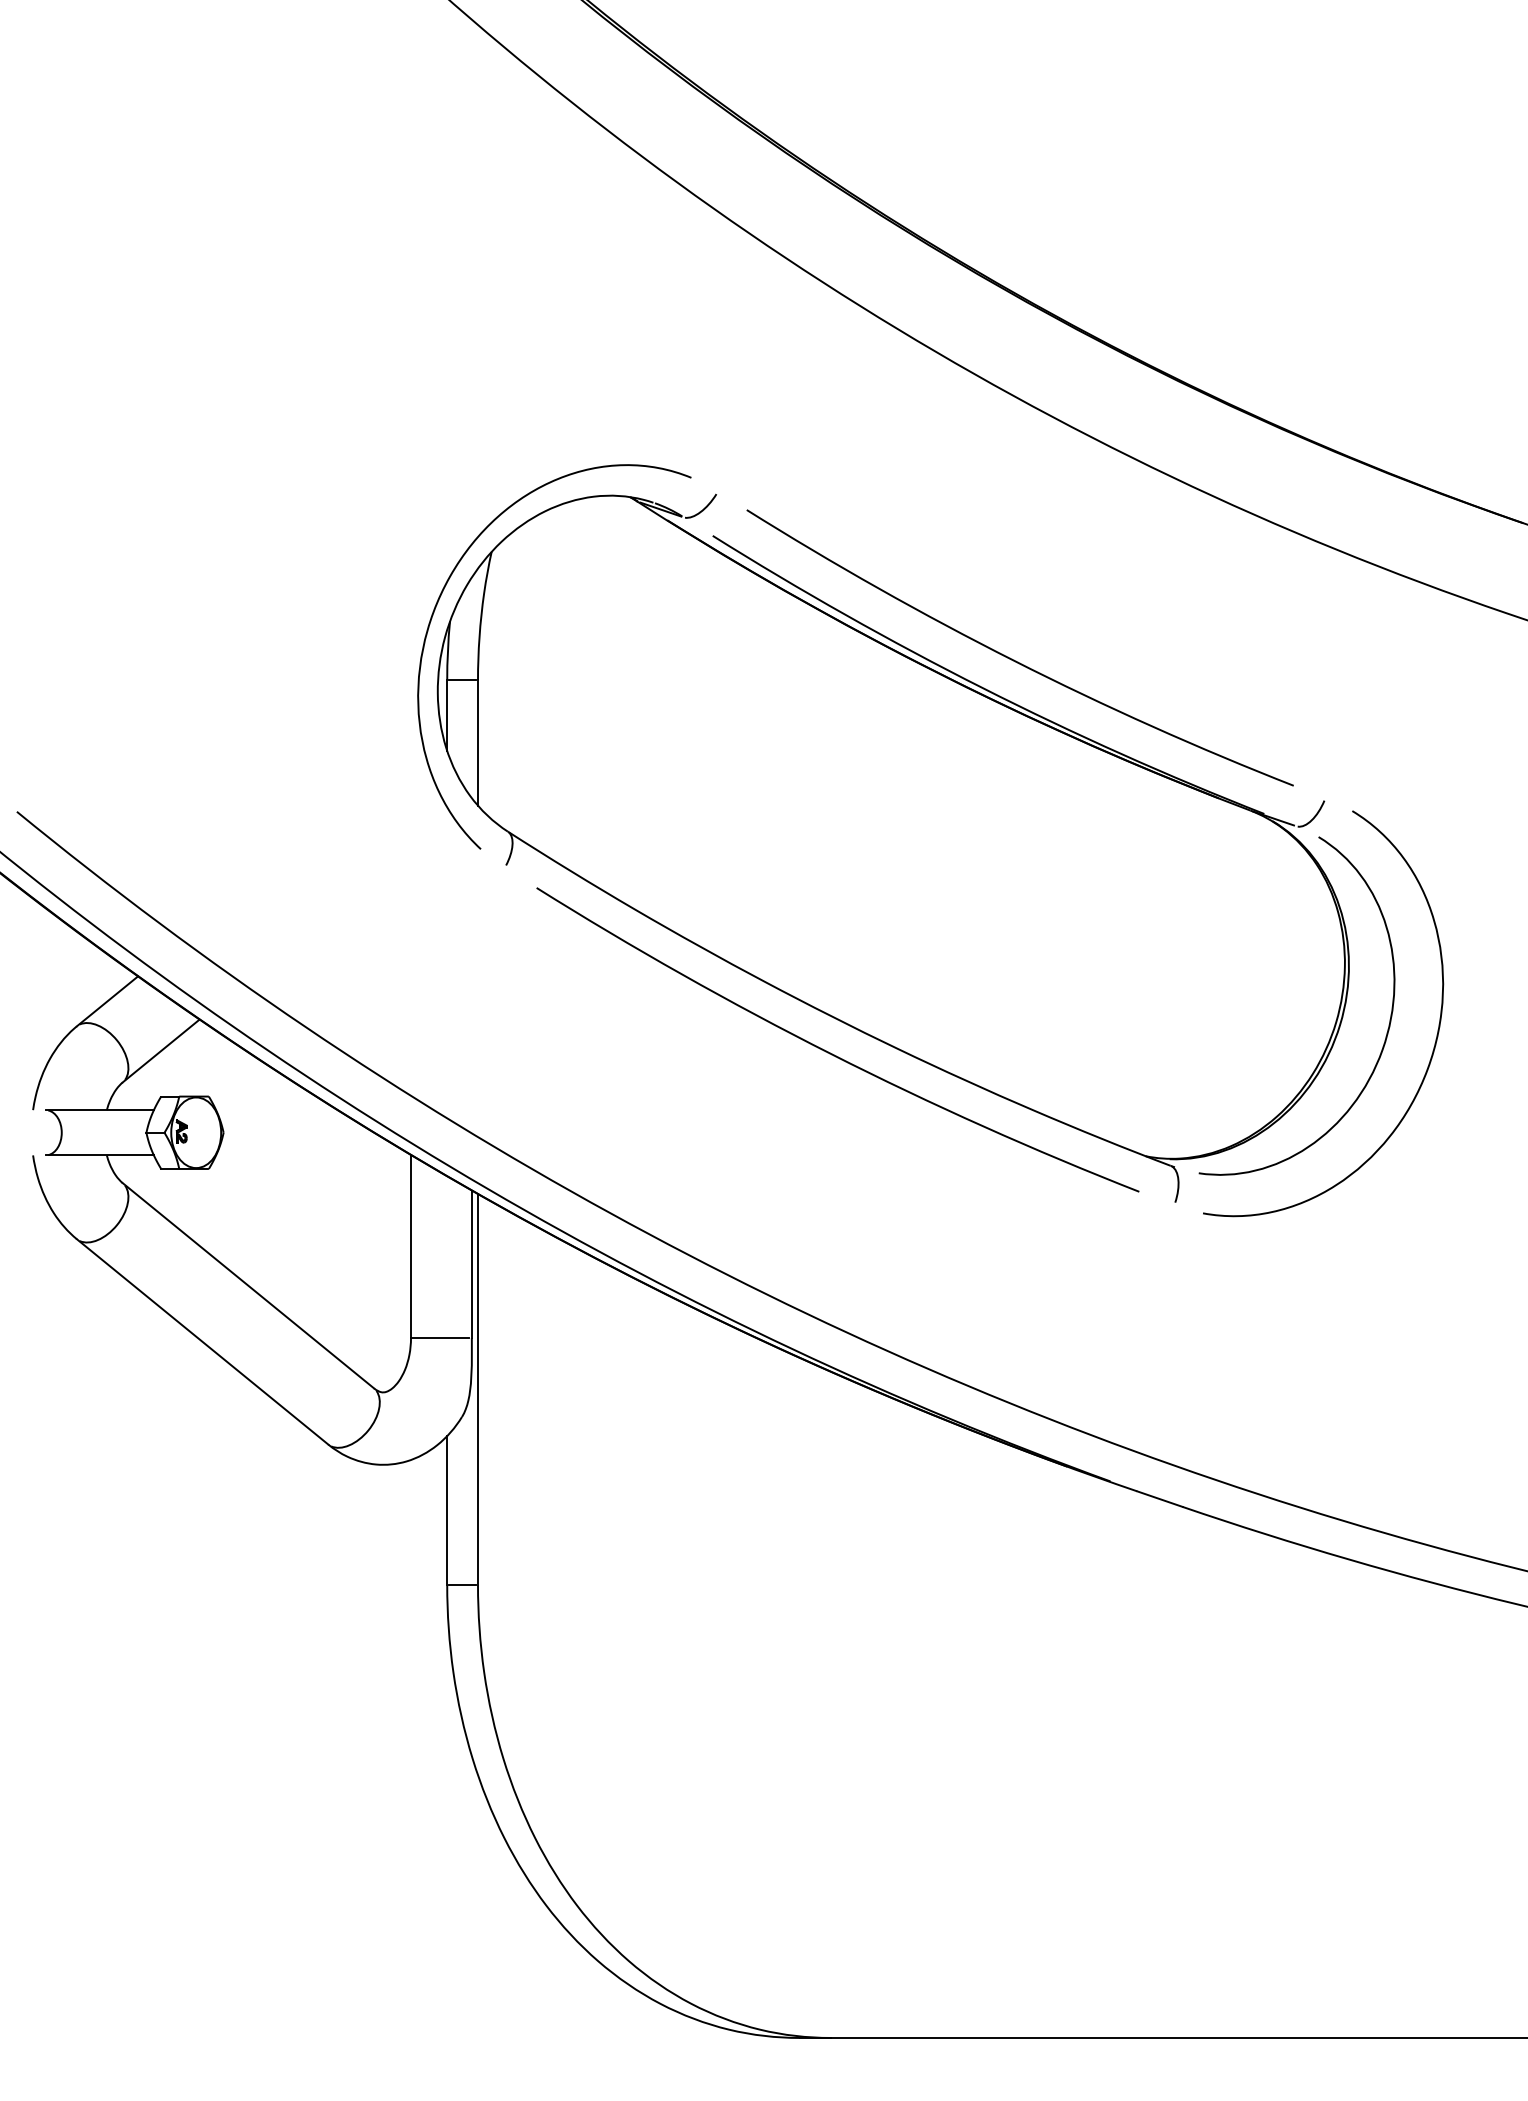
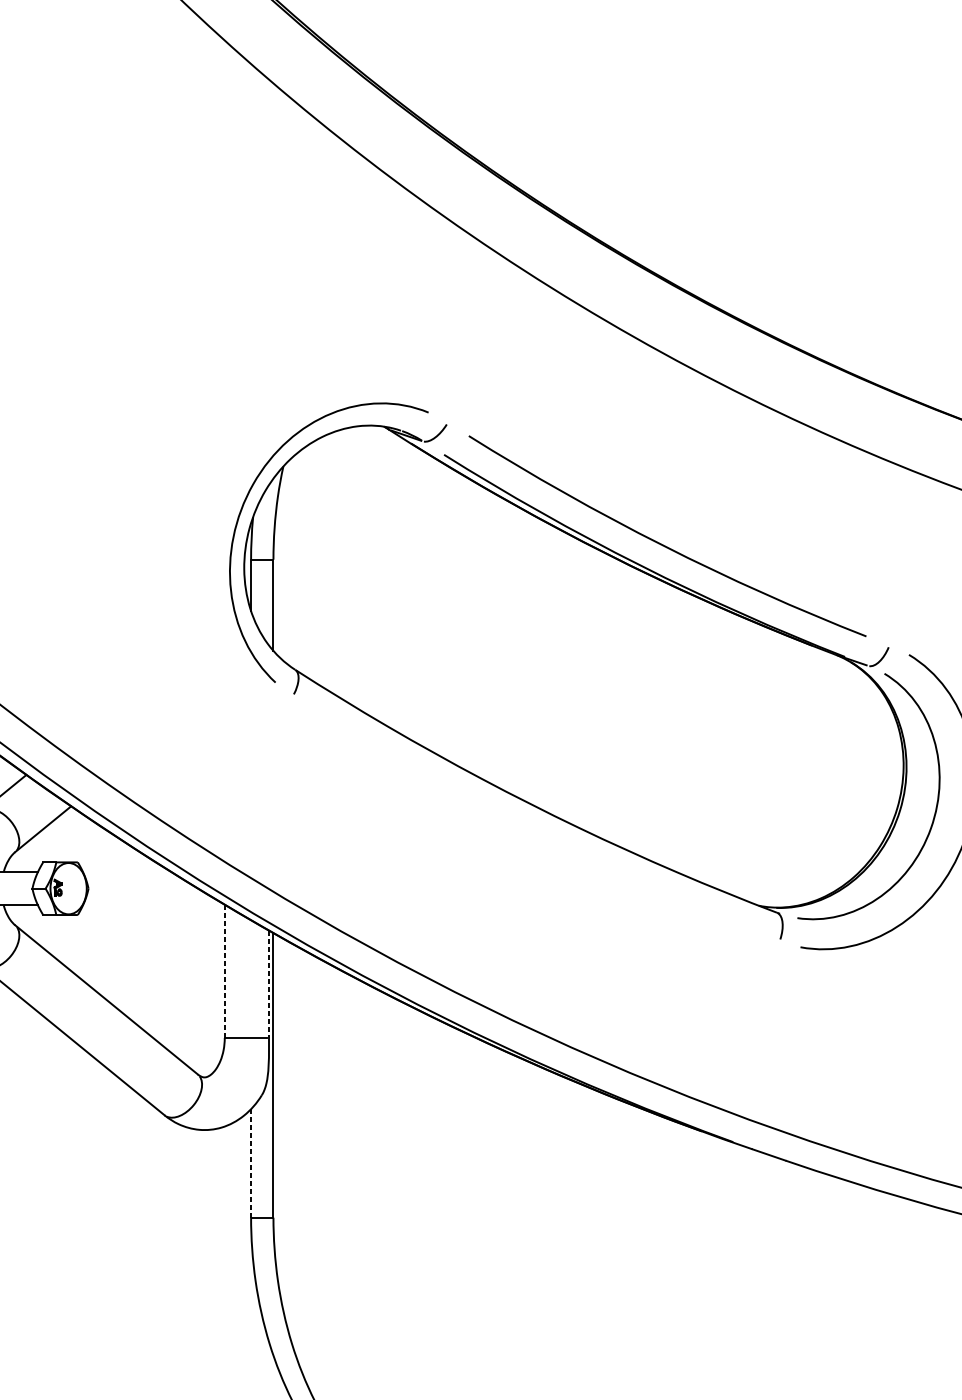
curve: (830, 1052) -> (529, 830), removed
line: (411, 1247) -> (225, 972), solid -> dashed
line: (471, 1264) -> (268, 984), solid -> dashed
line: (447, 1510) -> (251, 1163), solid -> dashed

